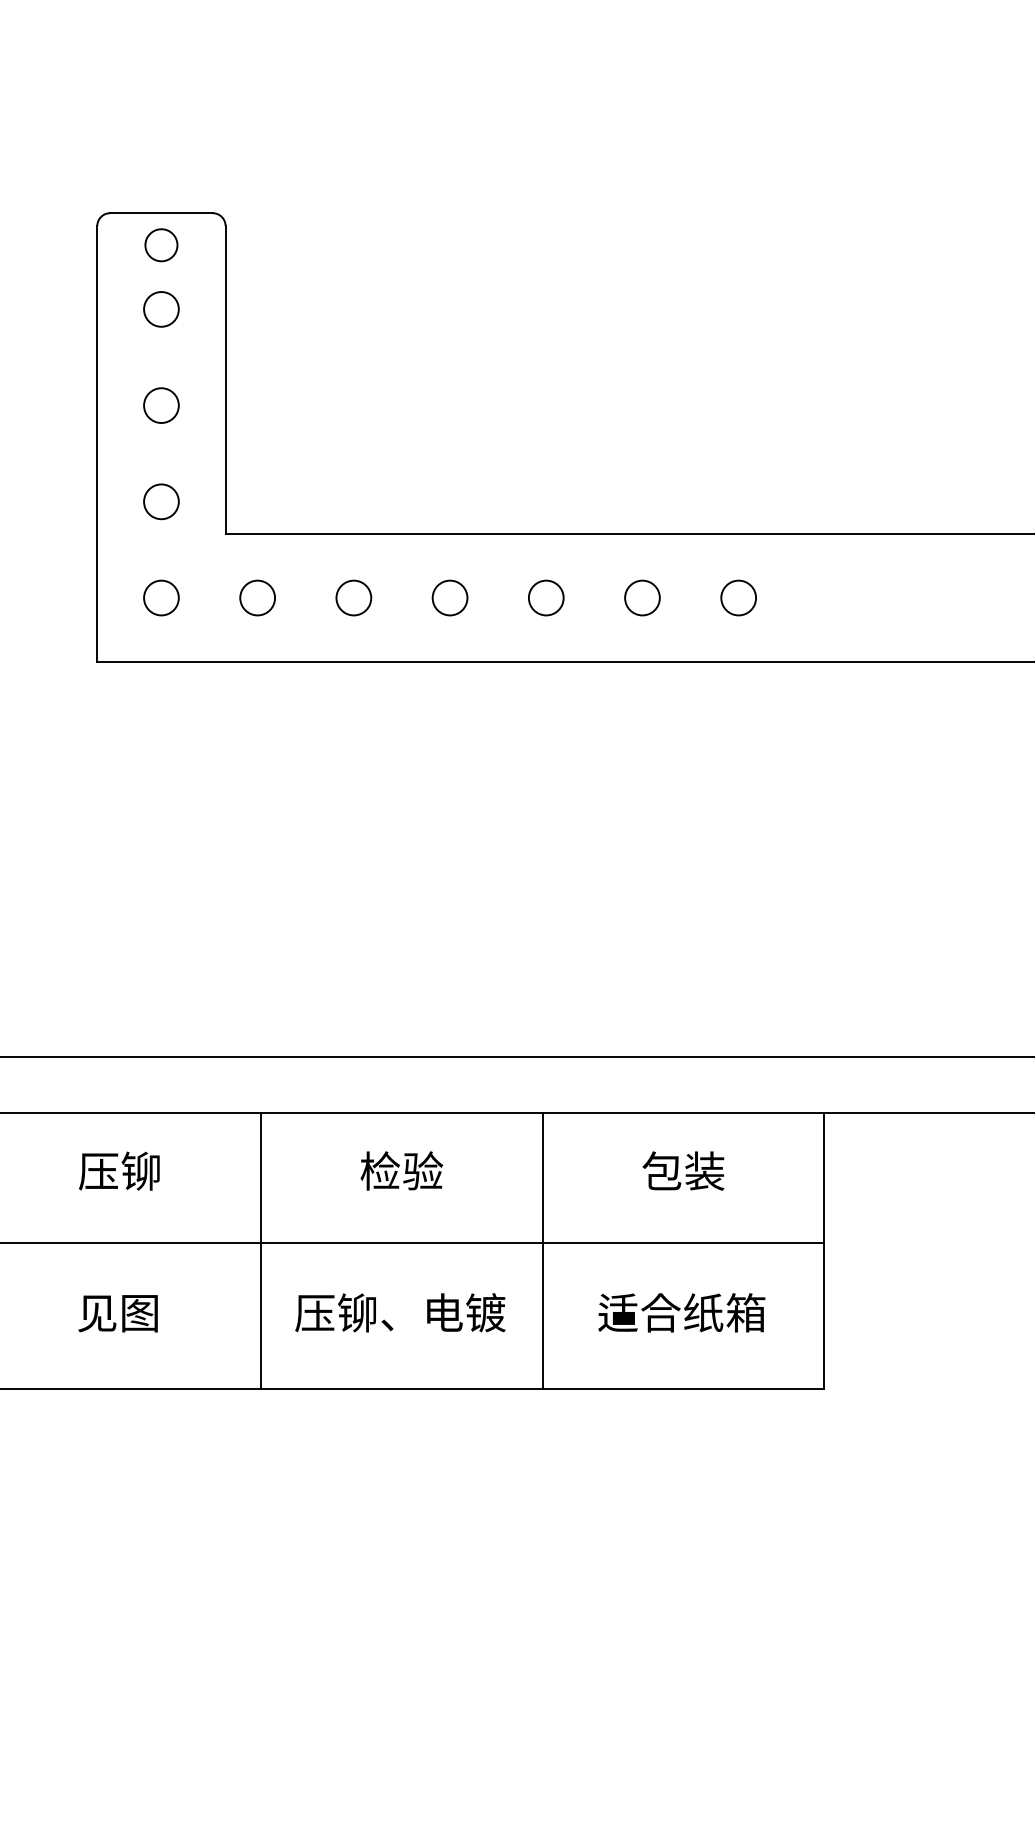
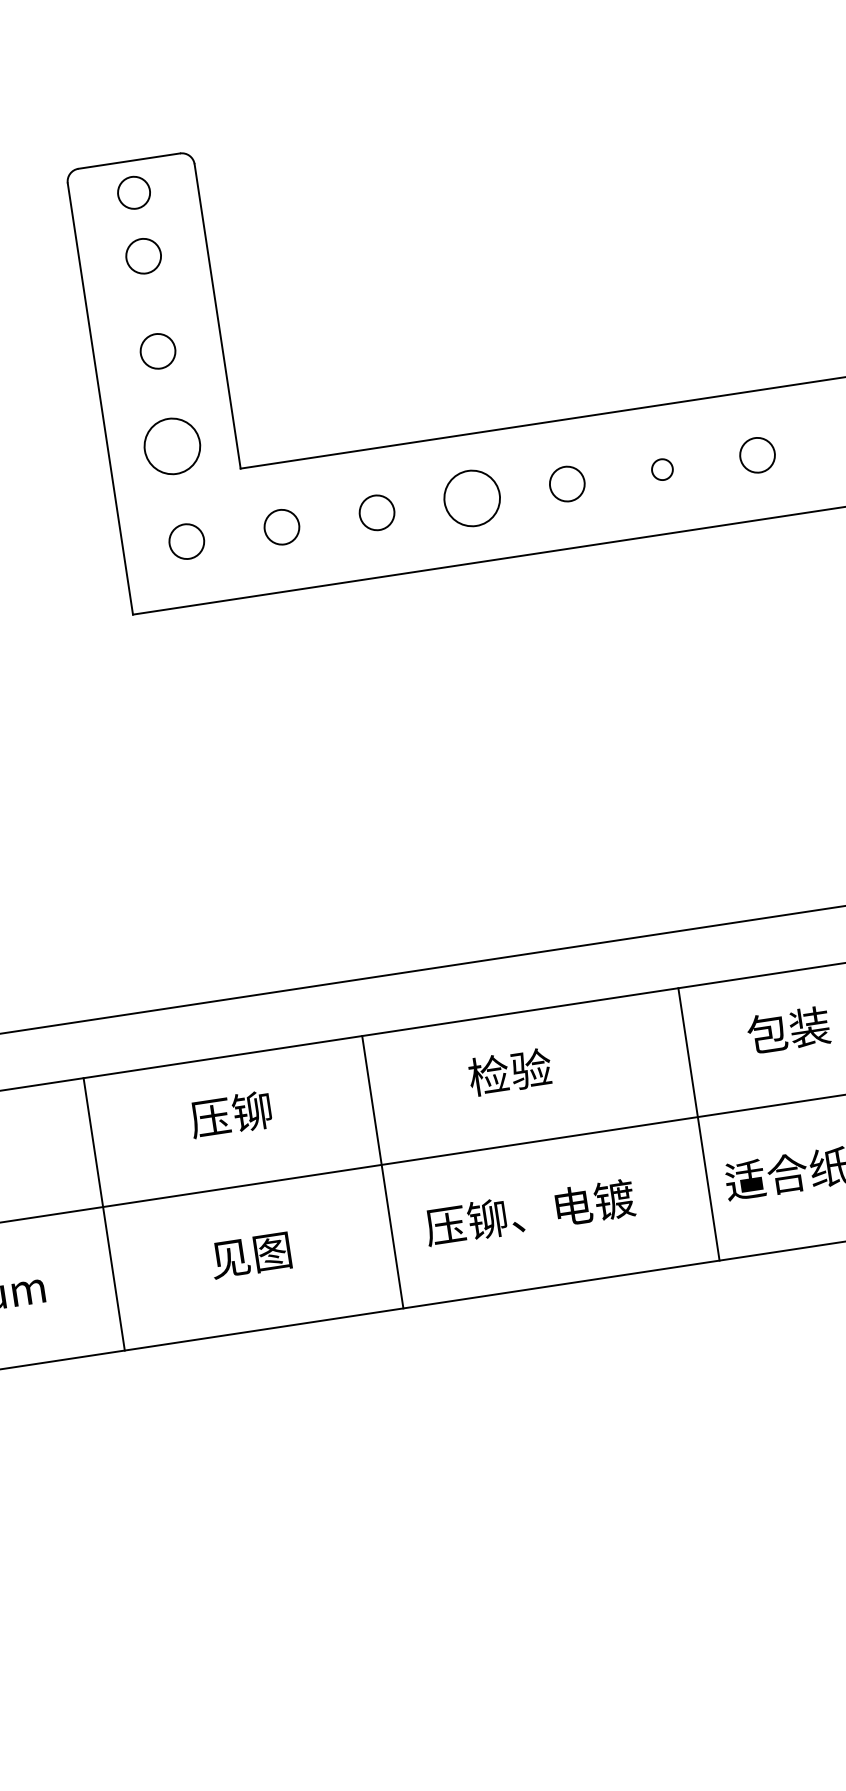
circle: (161, 501) -> (172, 446), size x1.6
circle: (449, 597) -> (471, 498), size x1.6
circle: (642, 597) -> (662, 469), size x0.6
line: (542, 1250) -> (698, 1124), moved

